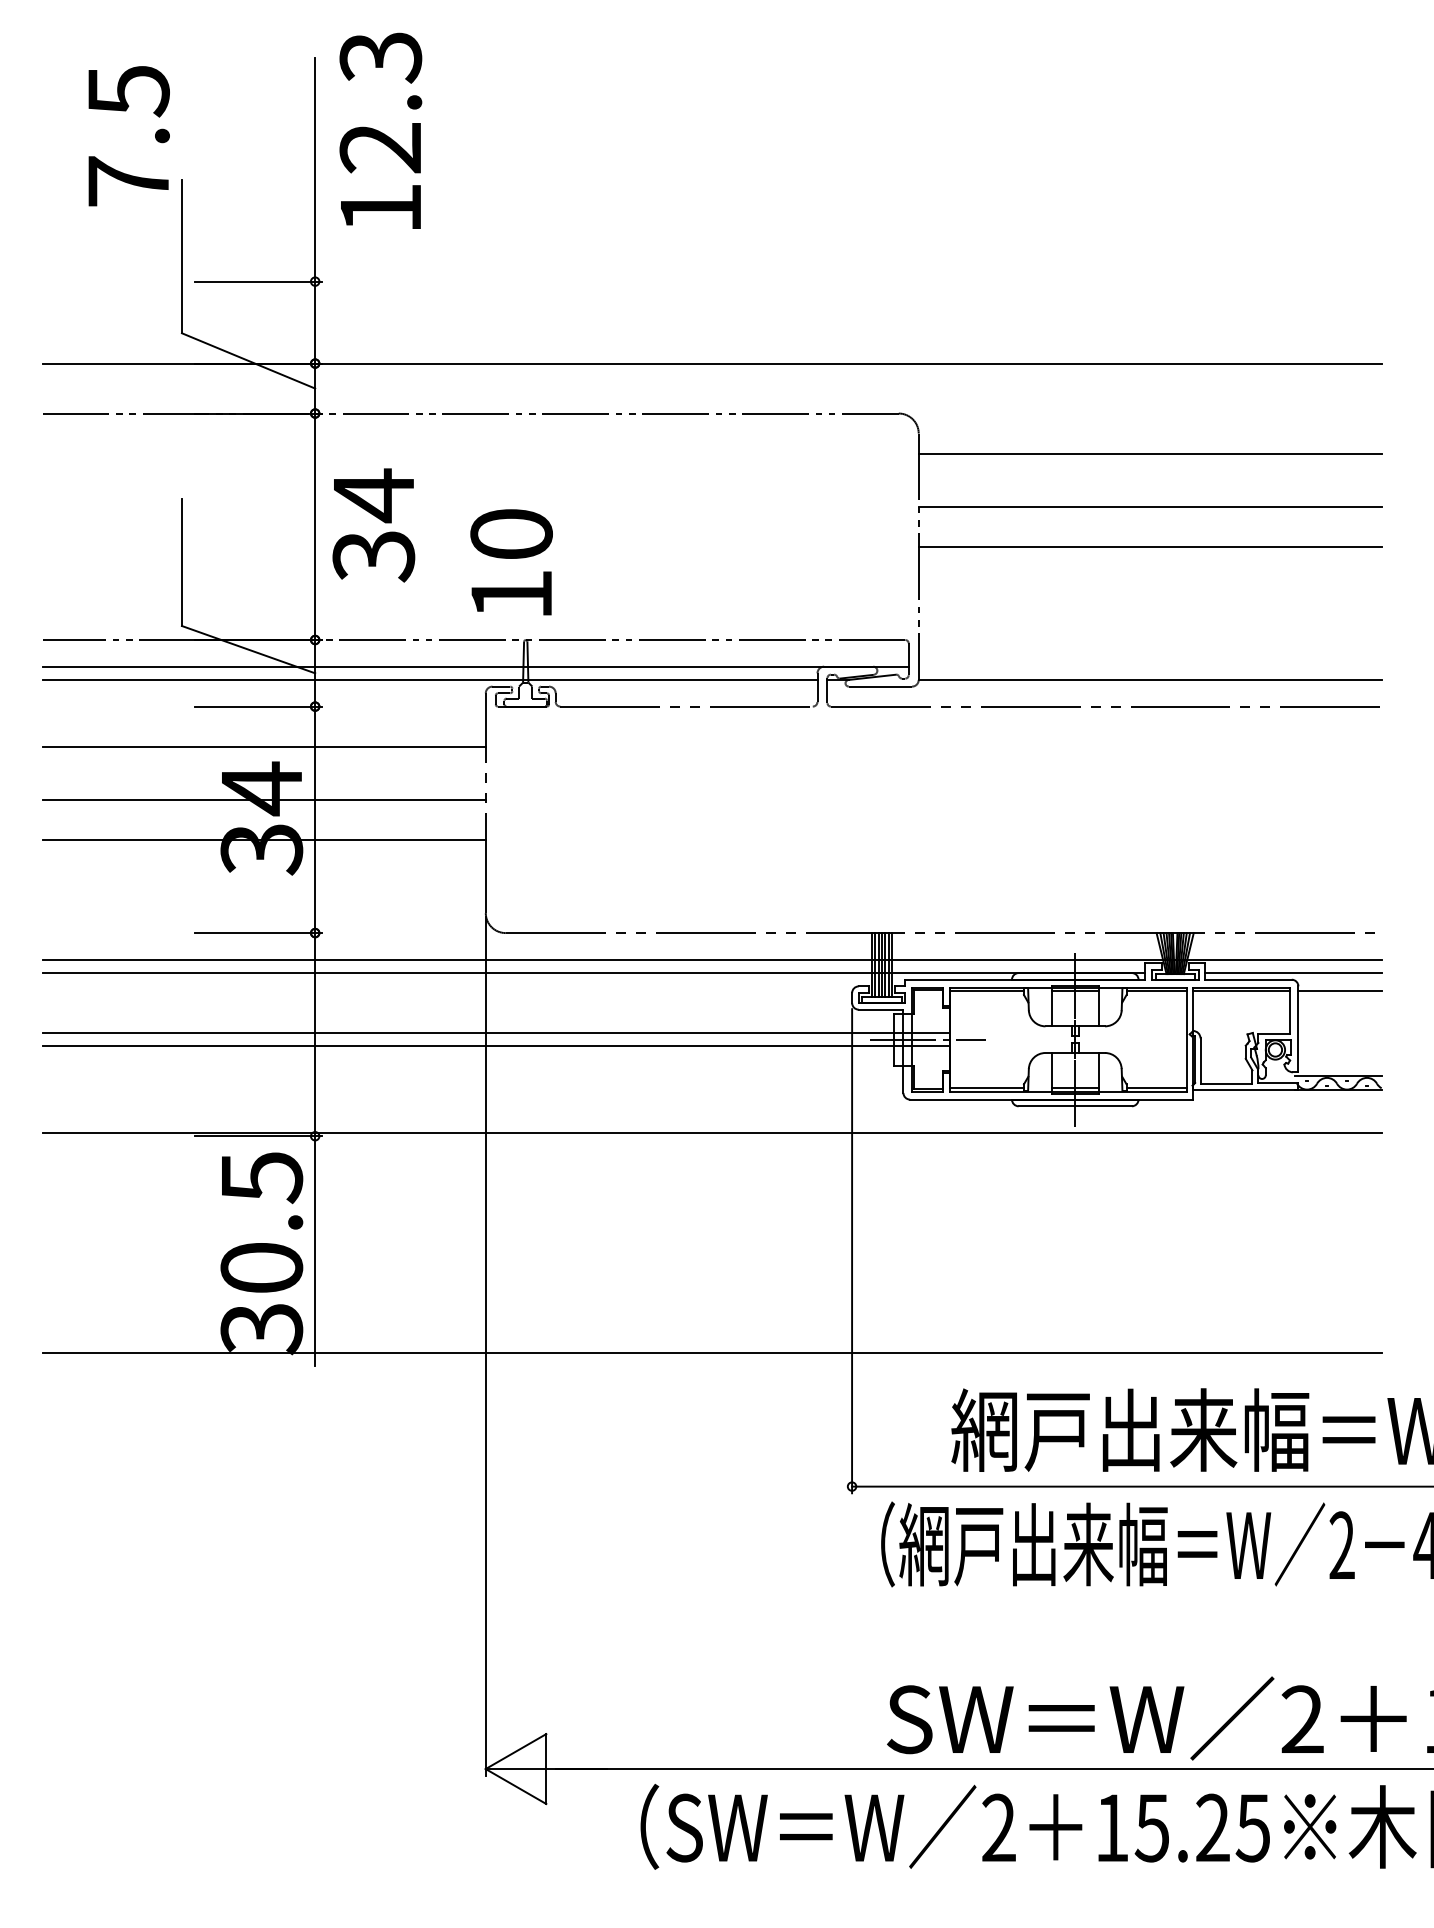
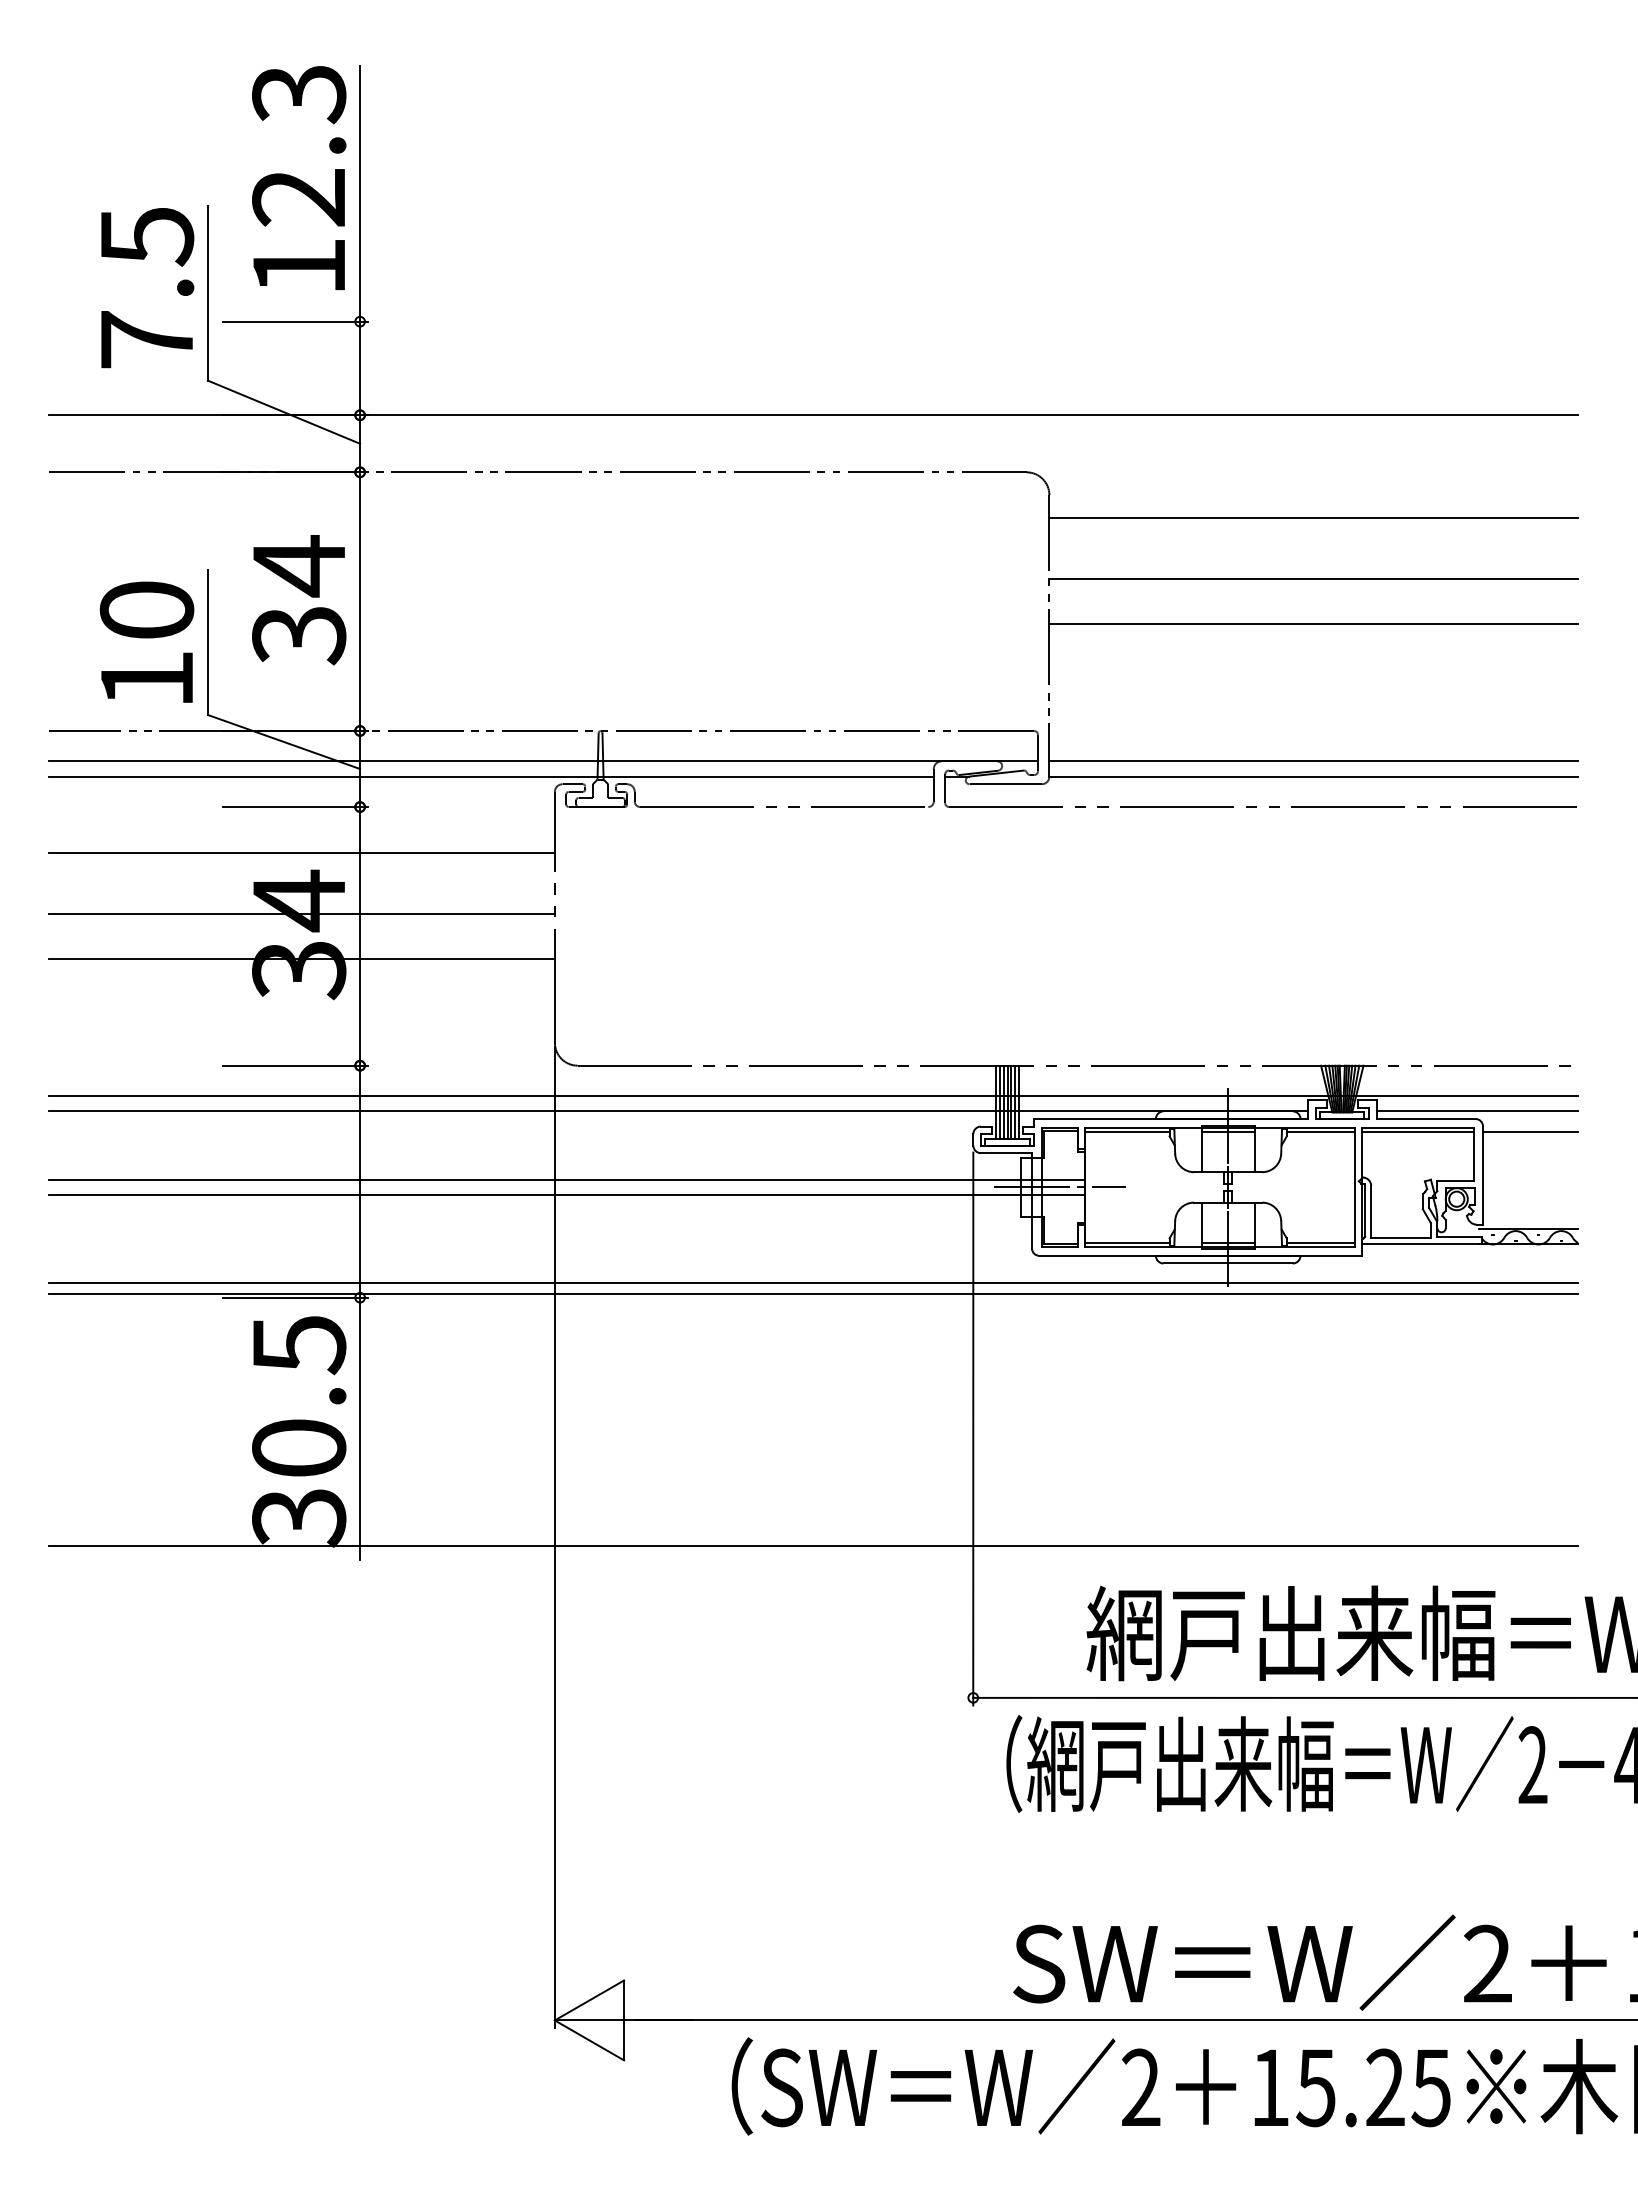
text: (380, 130) -> (298, 177), moved
text: (128, 136) -> (146, 288), moved
text: (373, 525) -> (298, 600), moved
text: (511, 562) -> (146, 642), moved
line: (1149, 666) -> (1312, 761), added
line: (711, 1123) -> (812, 1283), added

